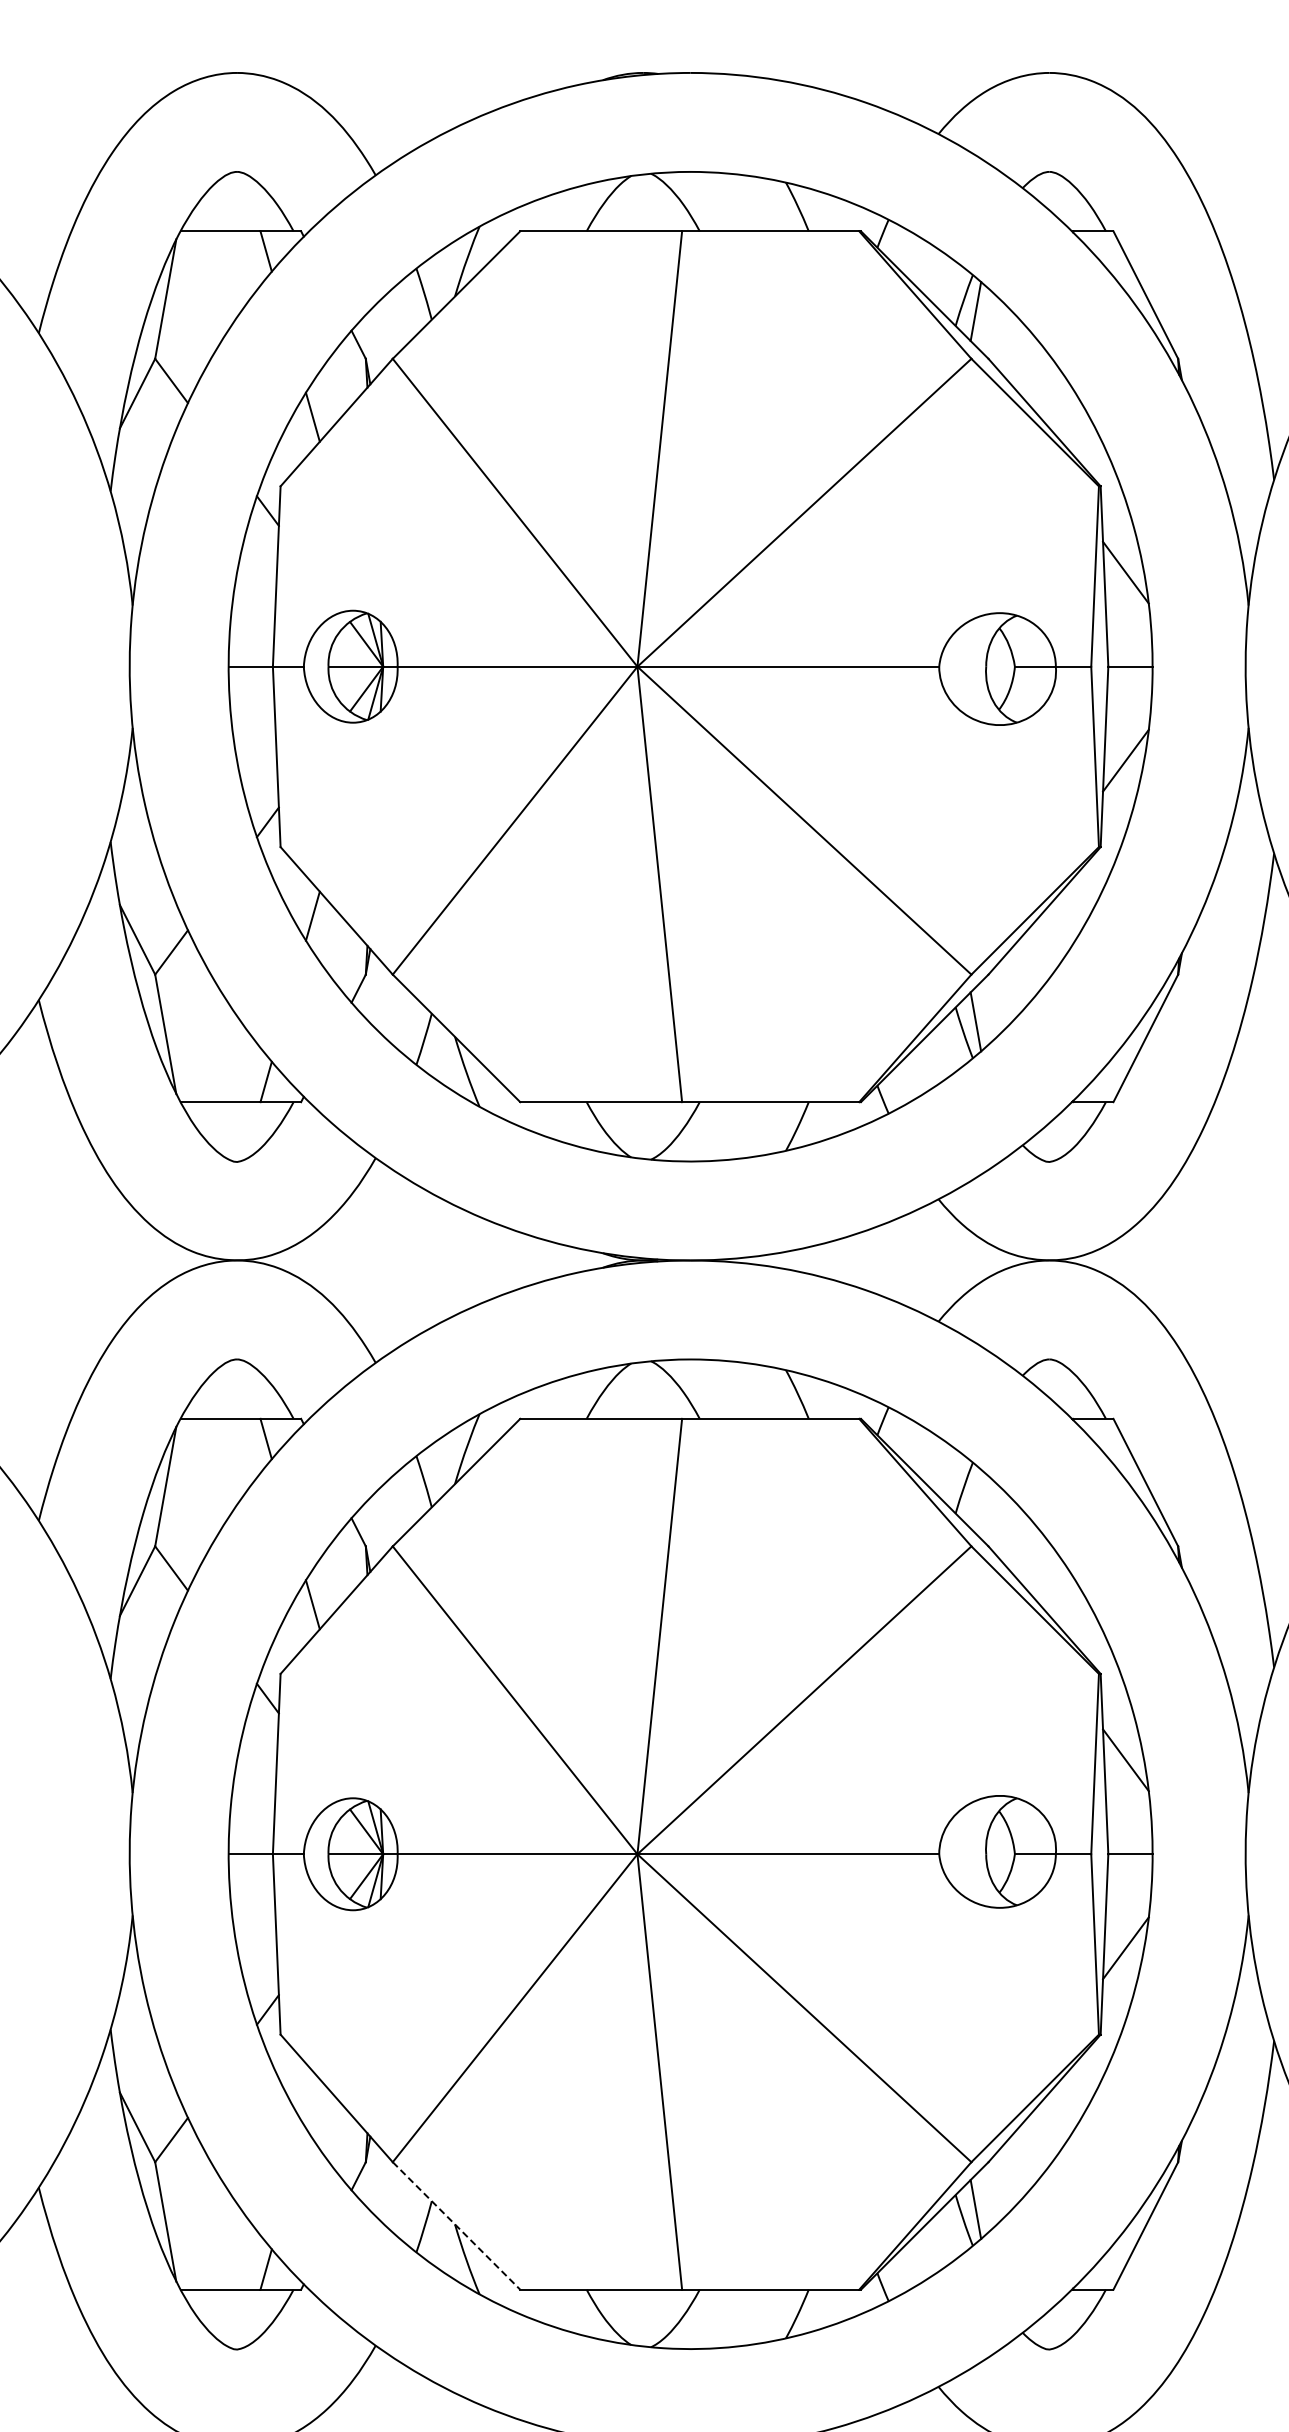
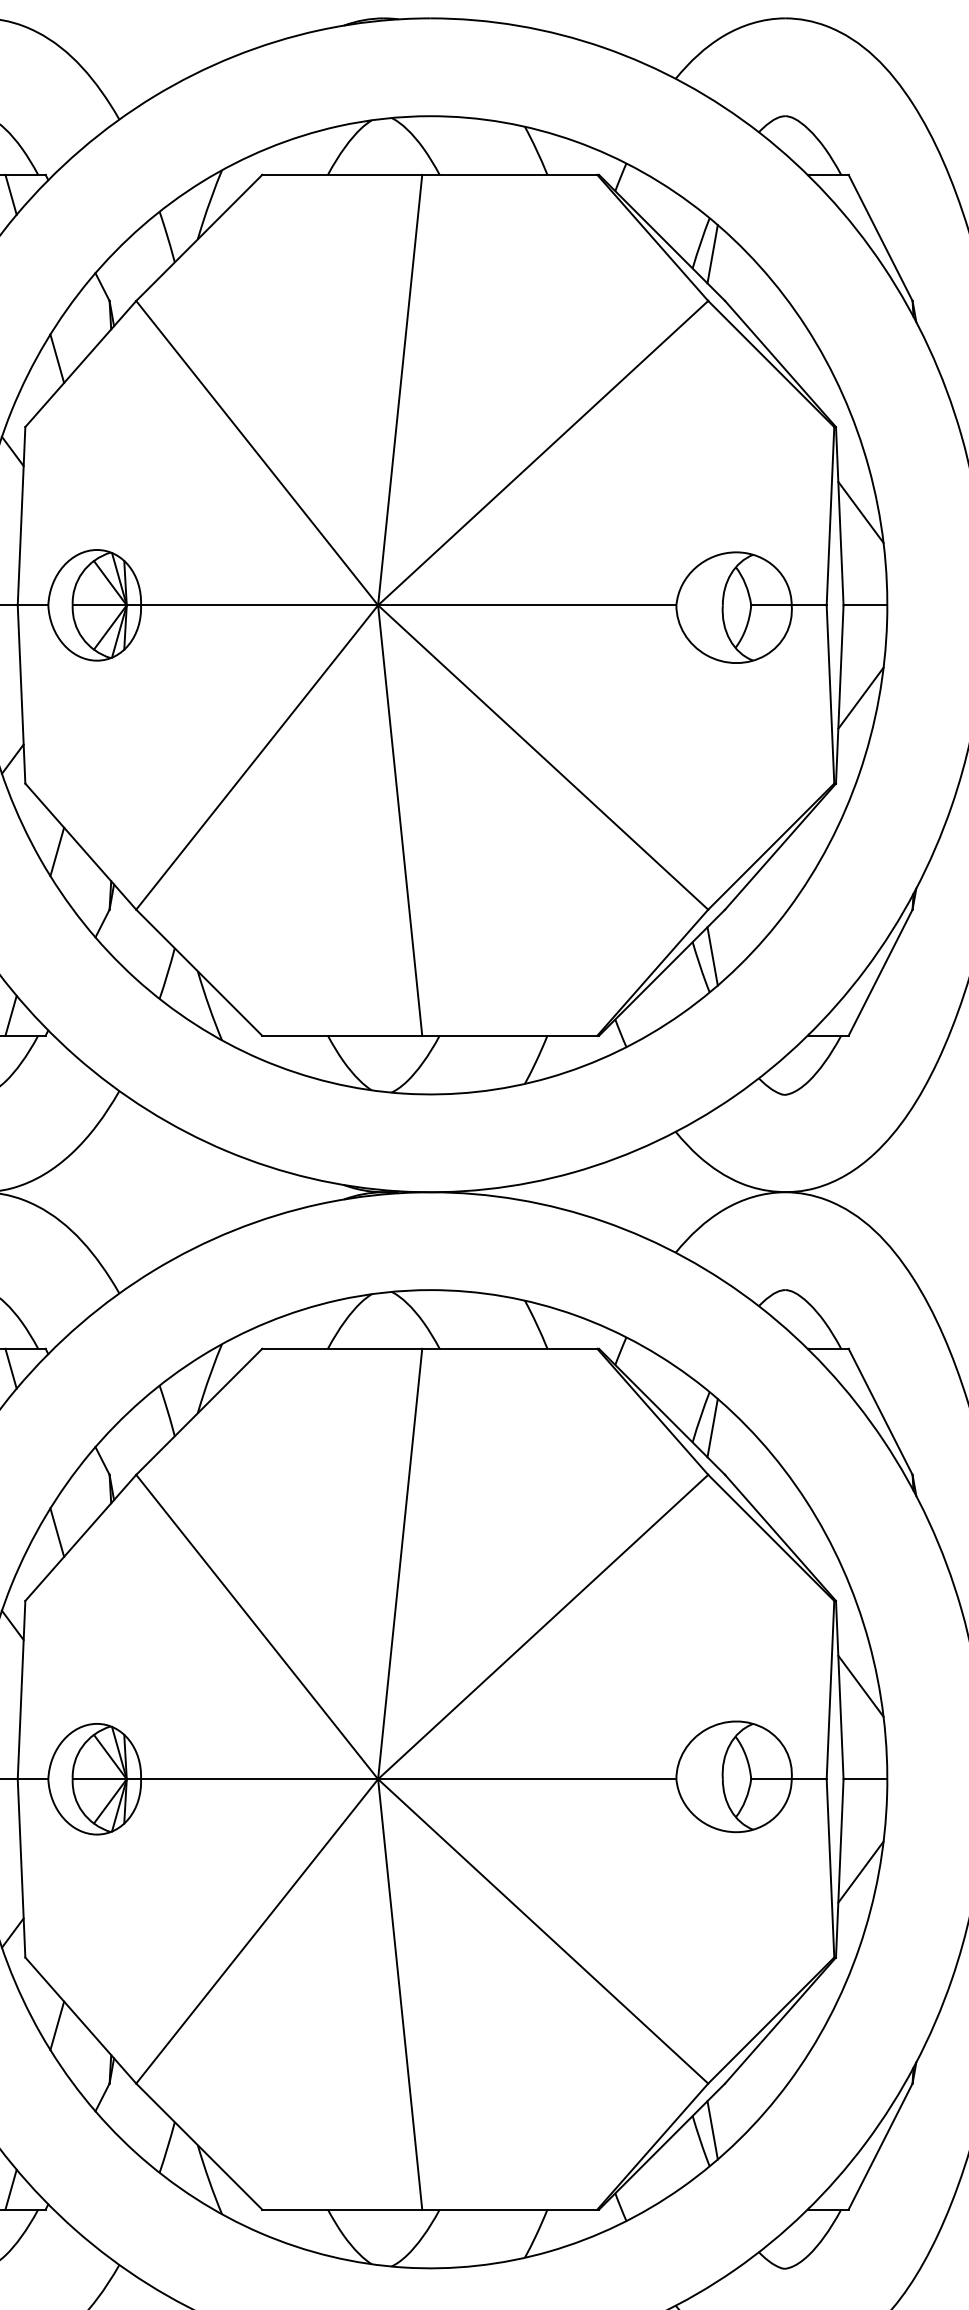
line: (975, 1498) -> (712, 1427), added
line: (312, 2103) -> (56, 2025), added
line: (456, 2226) -> (199, 2147), dashed -> solid

